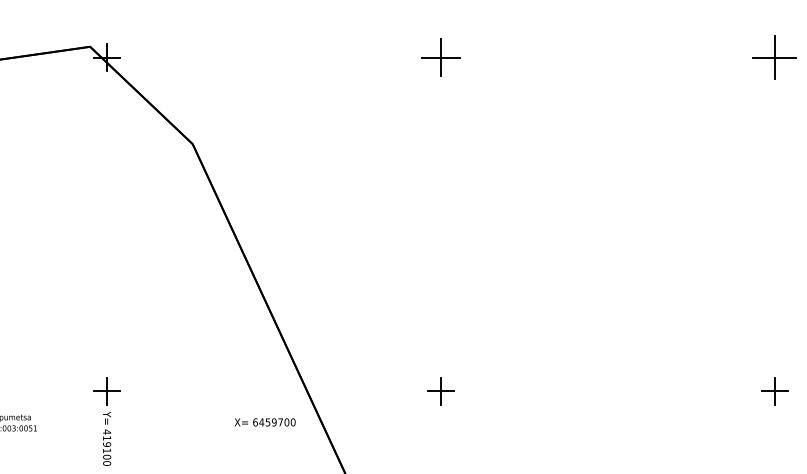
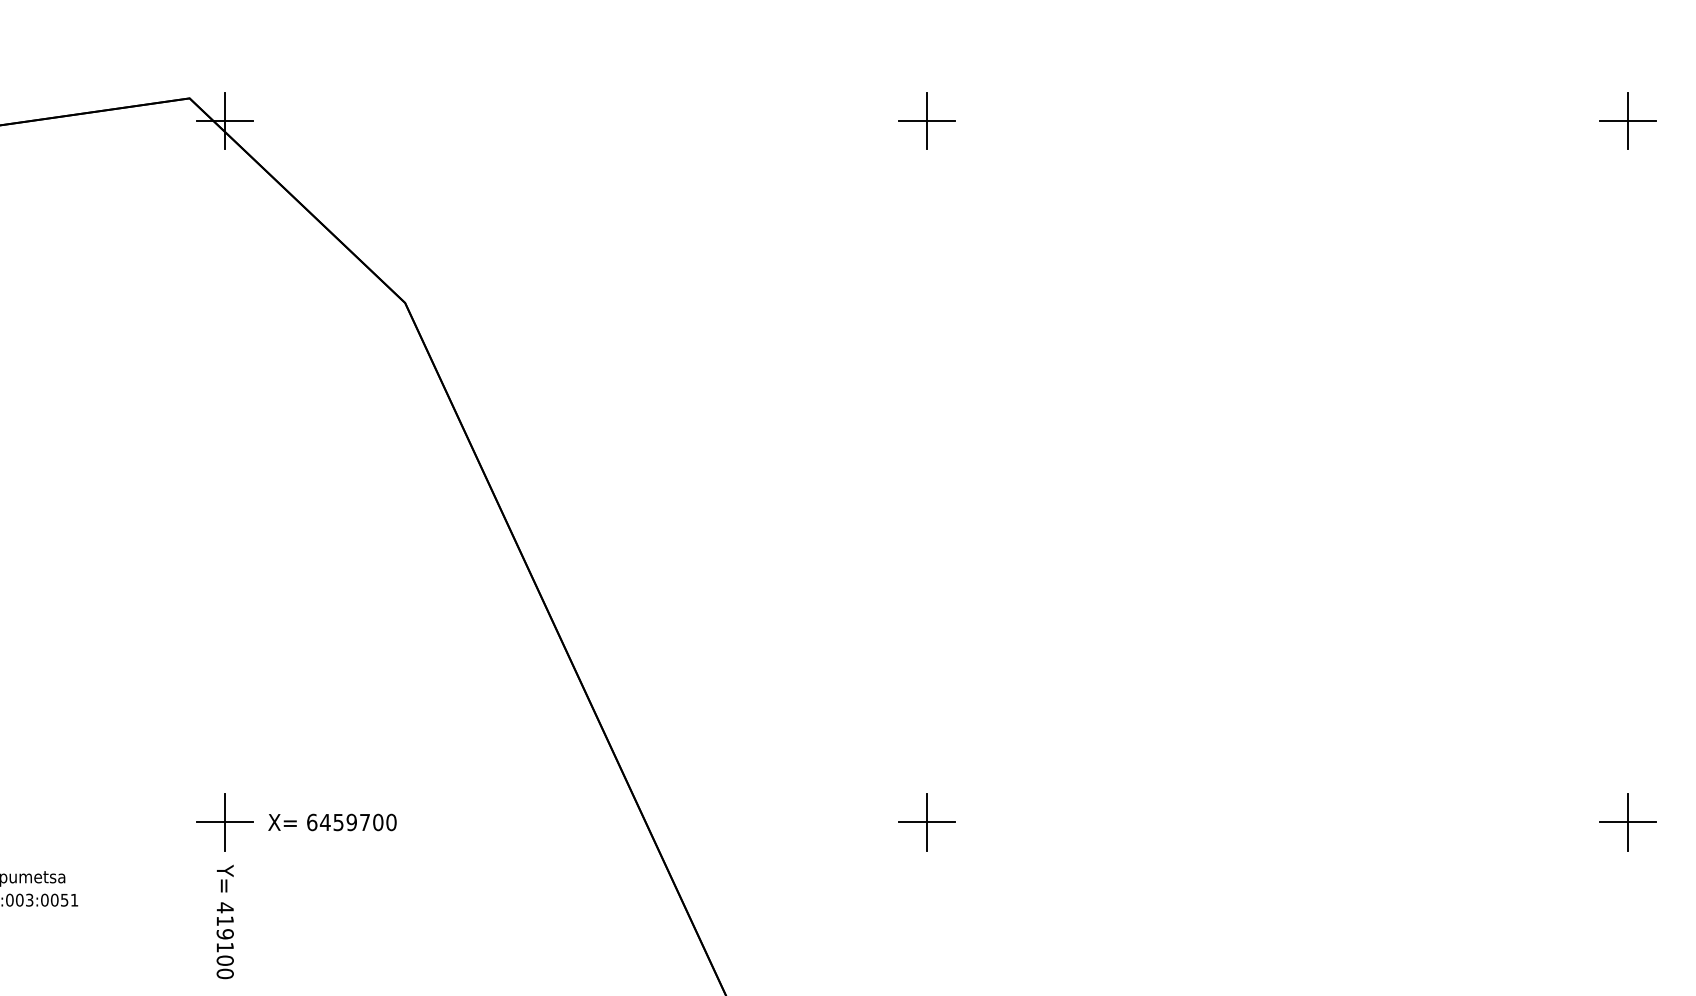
part: (440, 57) -> (925, 120), size x0.71
part: (774, 57) -> (1627, 120), size x0.62
text: (264, 422) -> (331, 822), moved

